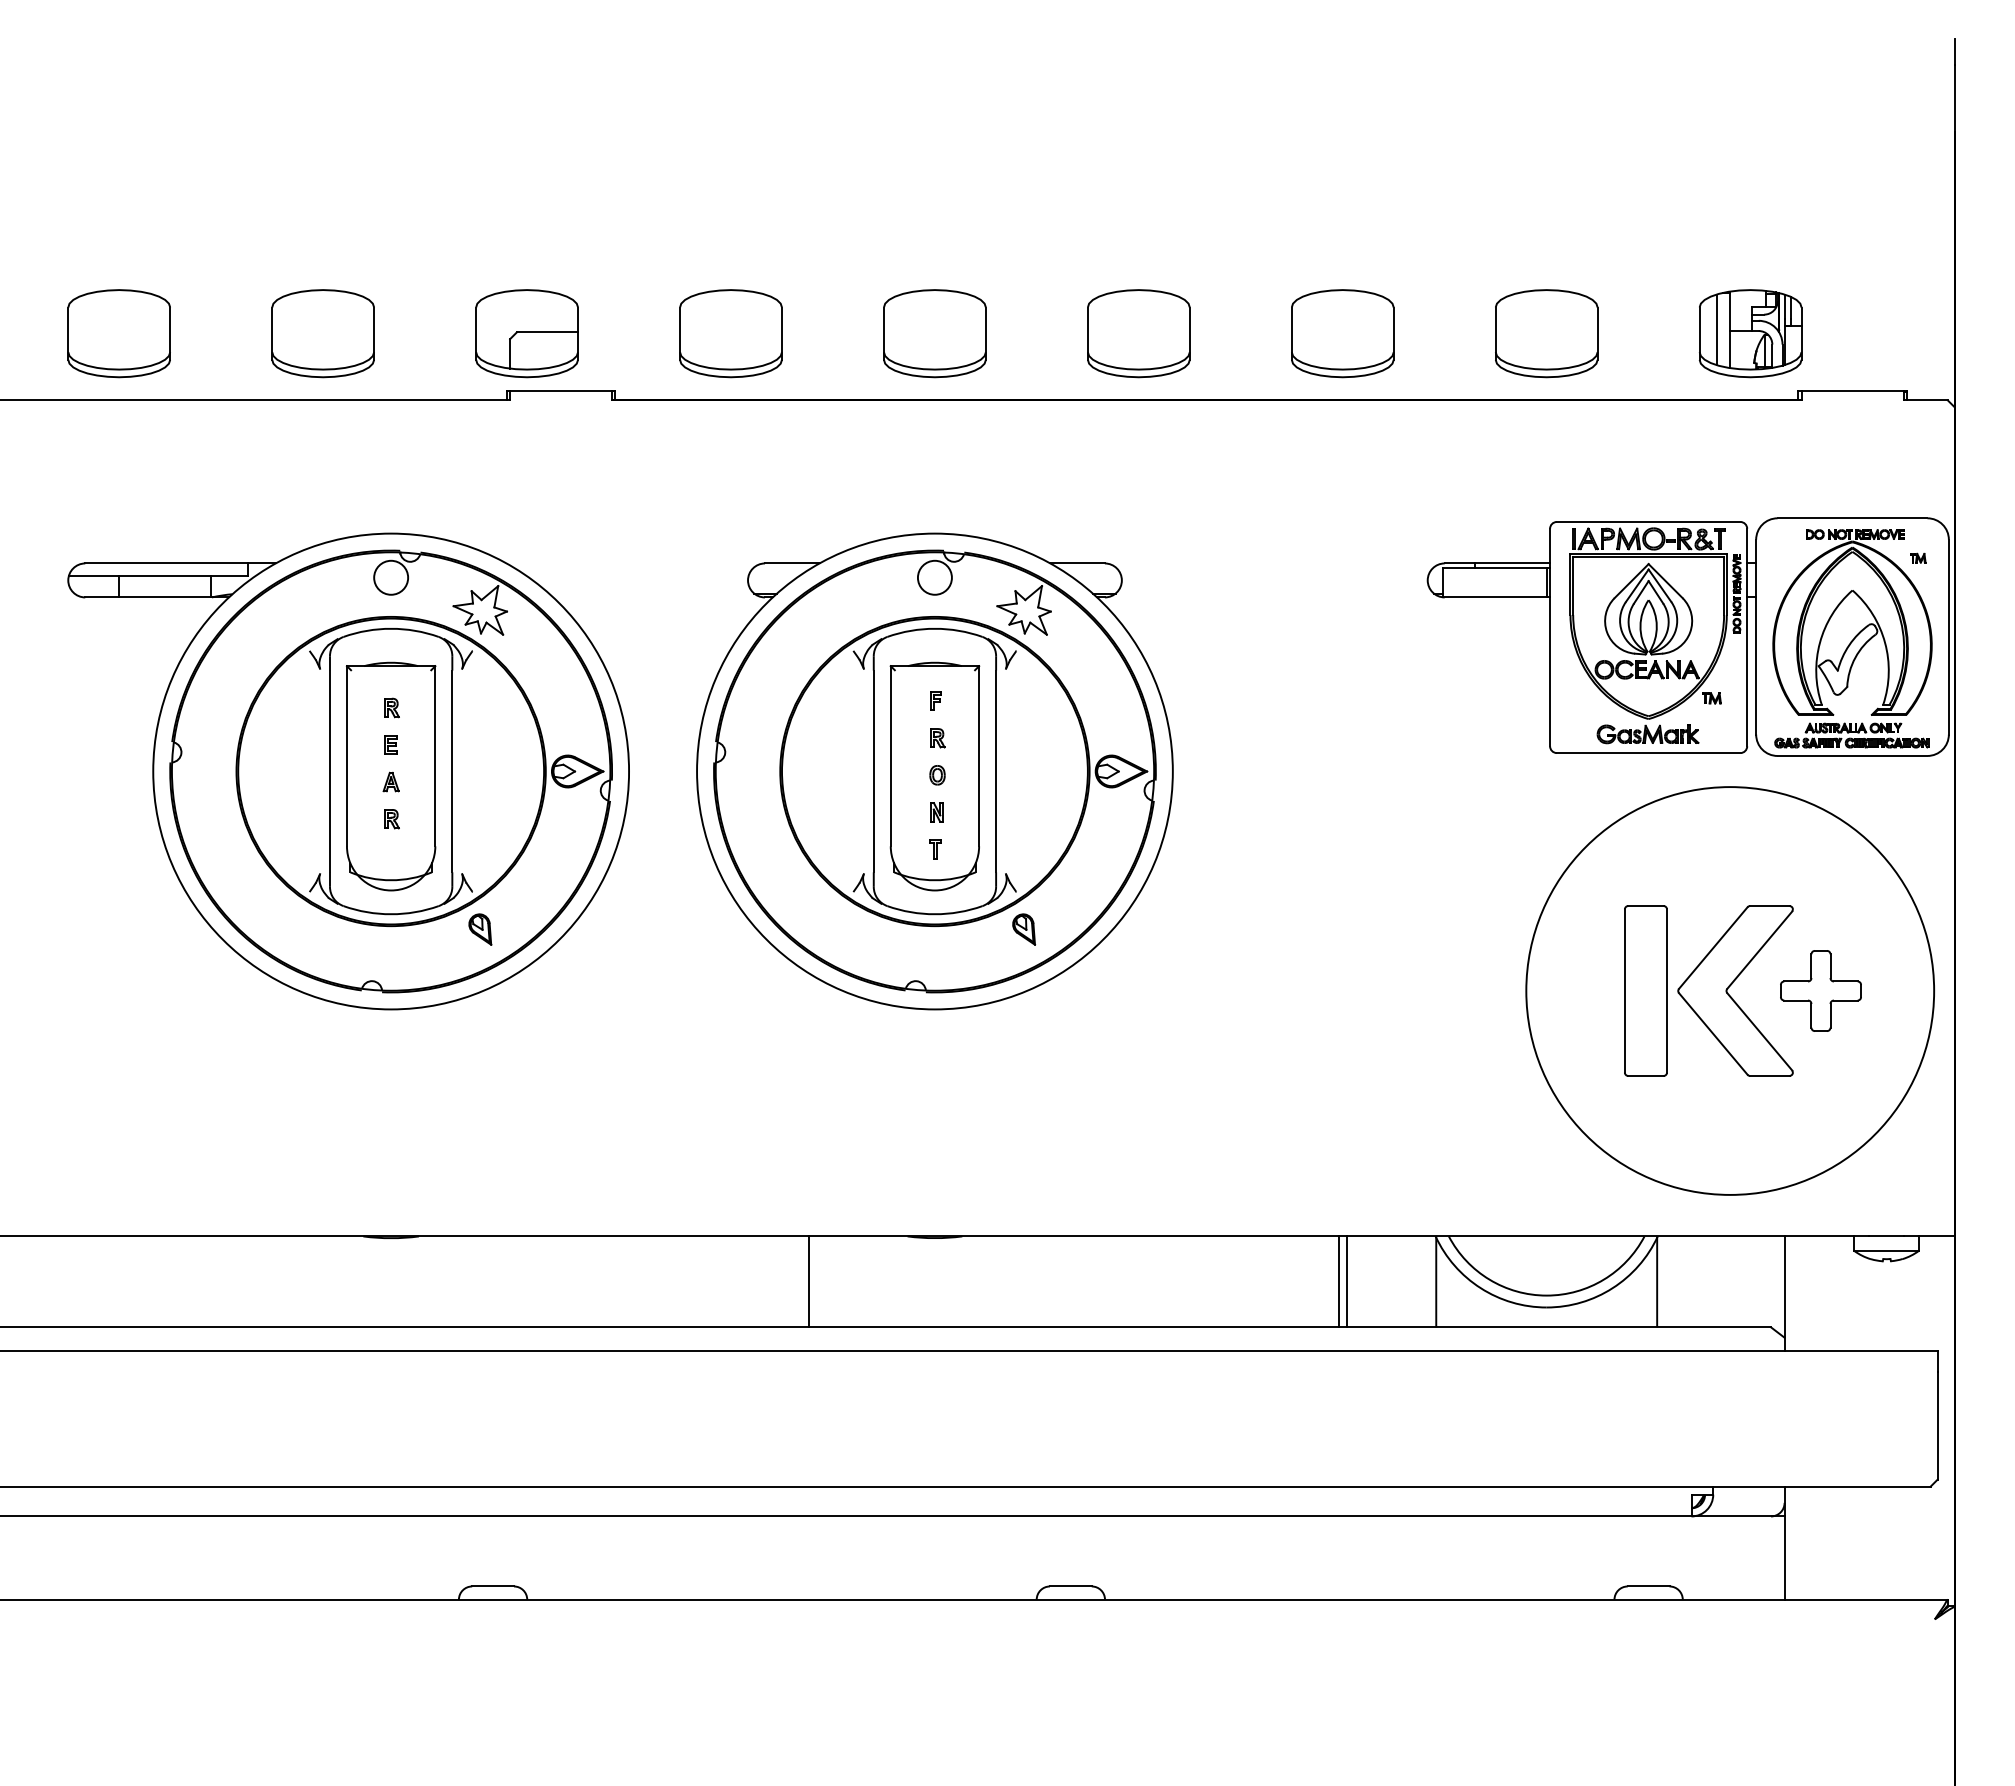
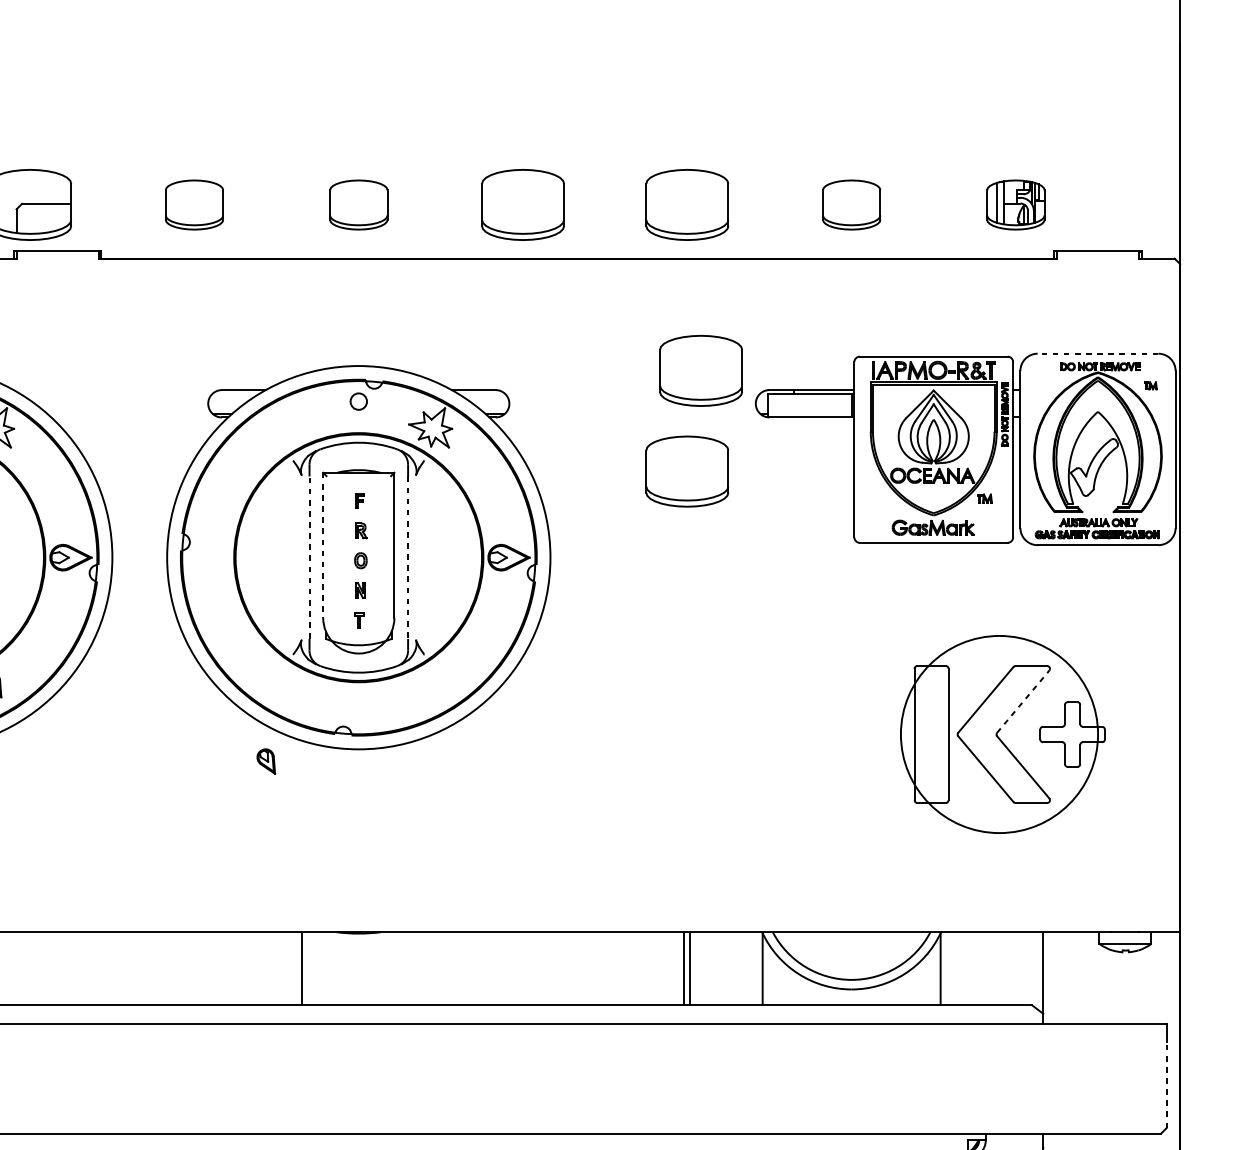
part: (730, 333) -> (194, 204), size x0.7
part: (934, 333) -> (358, 204), size x0.7
part: (1546, 333) -> (851, 204), size x0.7
part: (1750, 333) -> (1015, 204), size x0.7
line: (1852, 518) -> (1097, 353), solid -> dashed
part: (1359, 539) -> (700, 370), added
circle: (934, 577) -> (358, 401), size x0.6
part: (1342, 664) -> (687, 471), added
line: (890, 756) -> (323, 545), solid -> dashed
line: (873, 771) -> (309, 557), solid -> dashed
line: (996, 771) -> (408, 557), solid -> dashed
part: (1024, 929) -> (266, 761), moved
line: (1760, 949) -> (1023, 701), solid -> dashed
circle: (1730, 990) -> (999, 734), size x0.6
line: (809, 1281) -> (302, 968), moved
line: (1937, 1426) -> (1166, 1085), solid -> dashed

